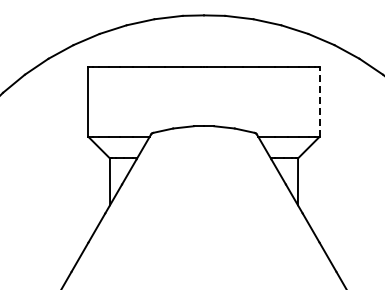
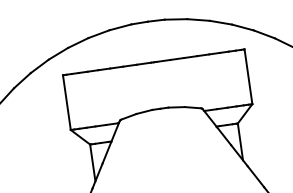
line: (319, 102) -> (248, 77), dashed -> solid

